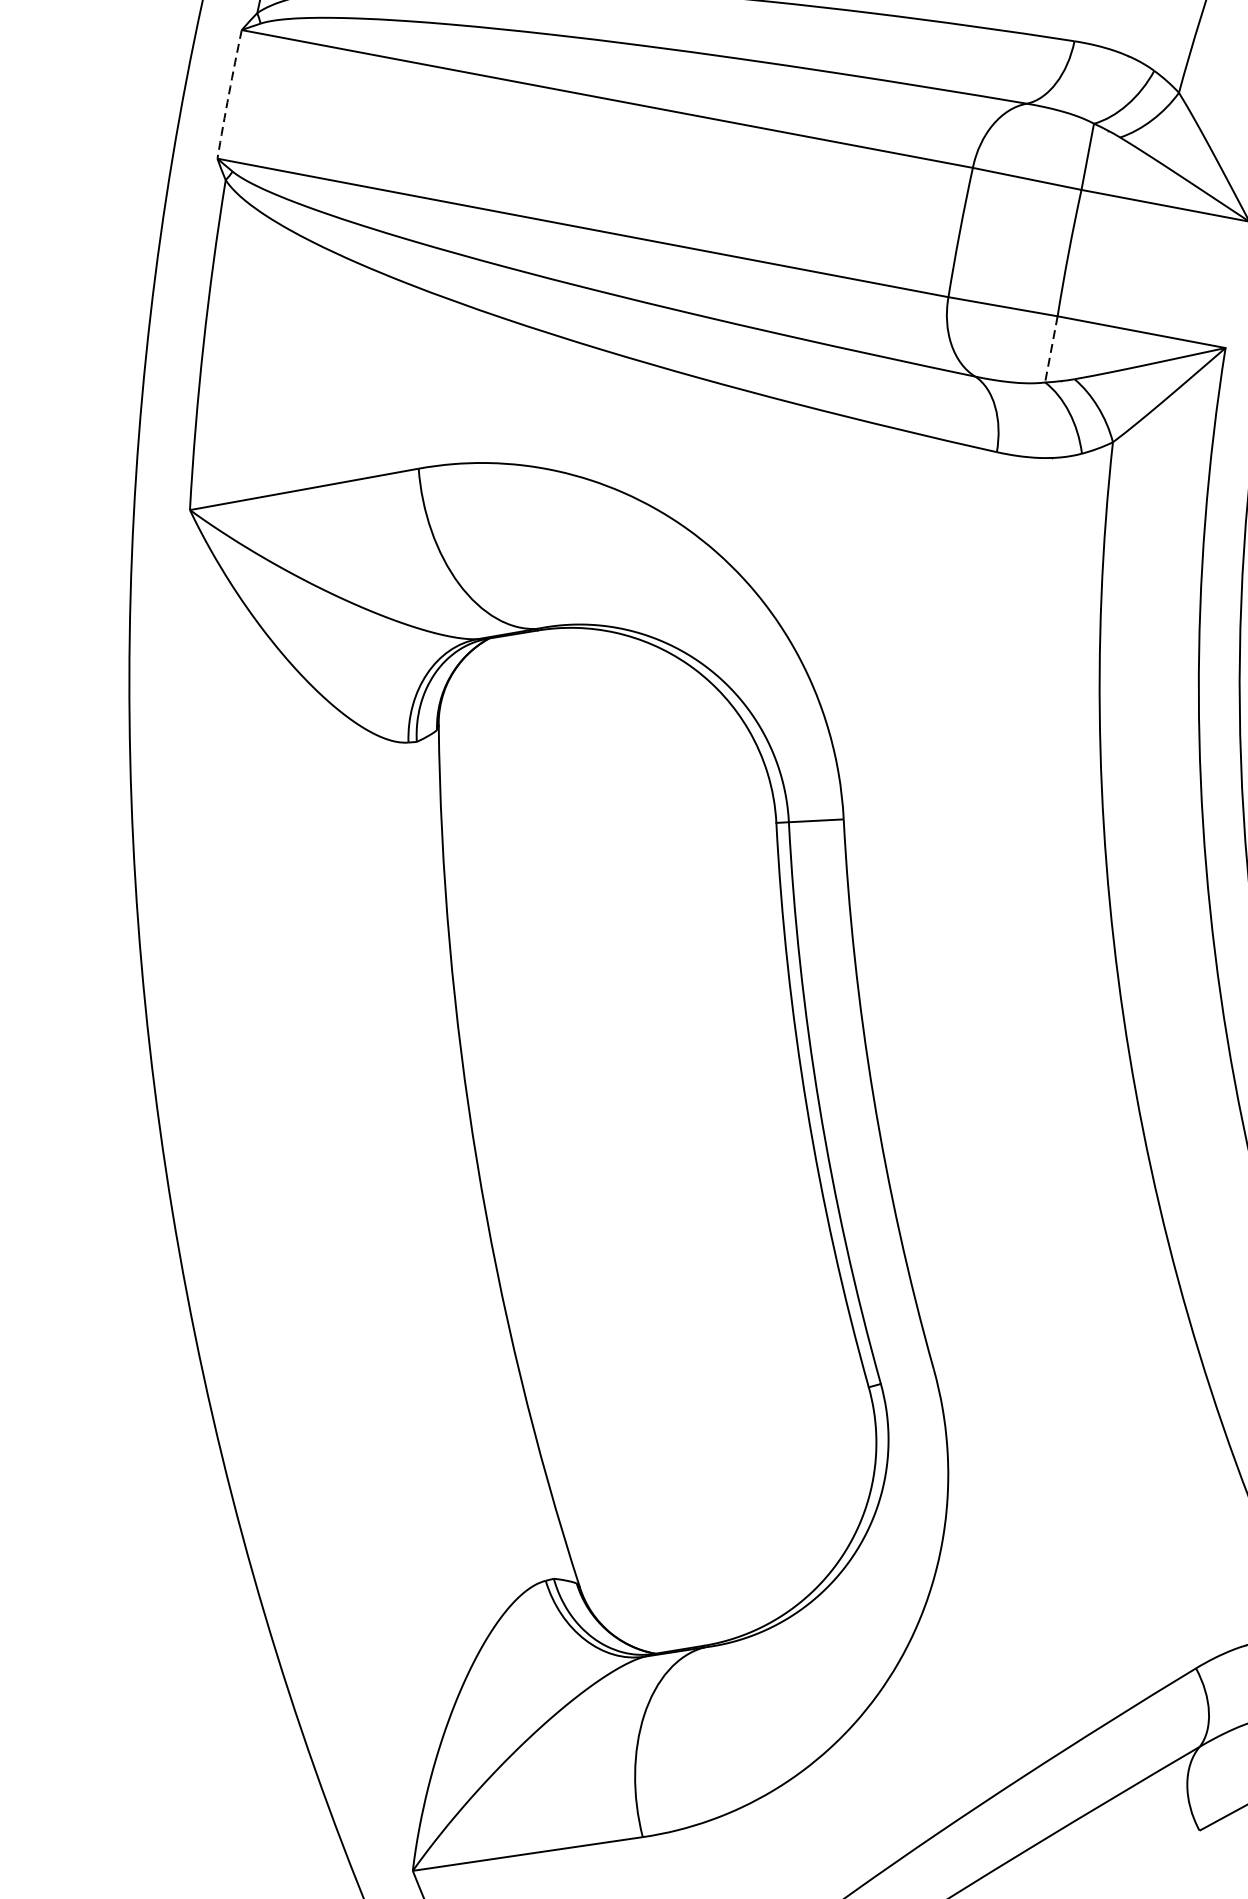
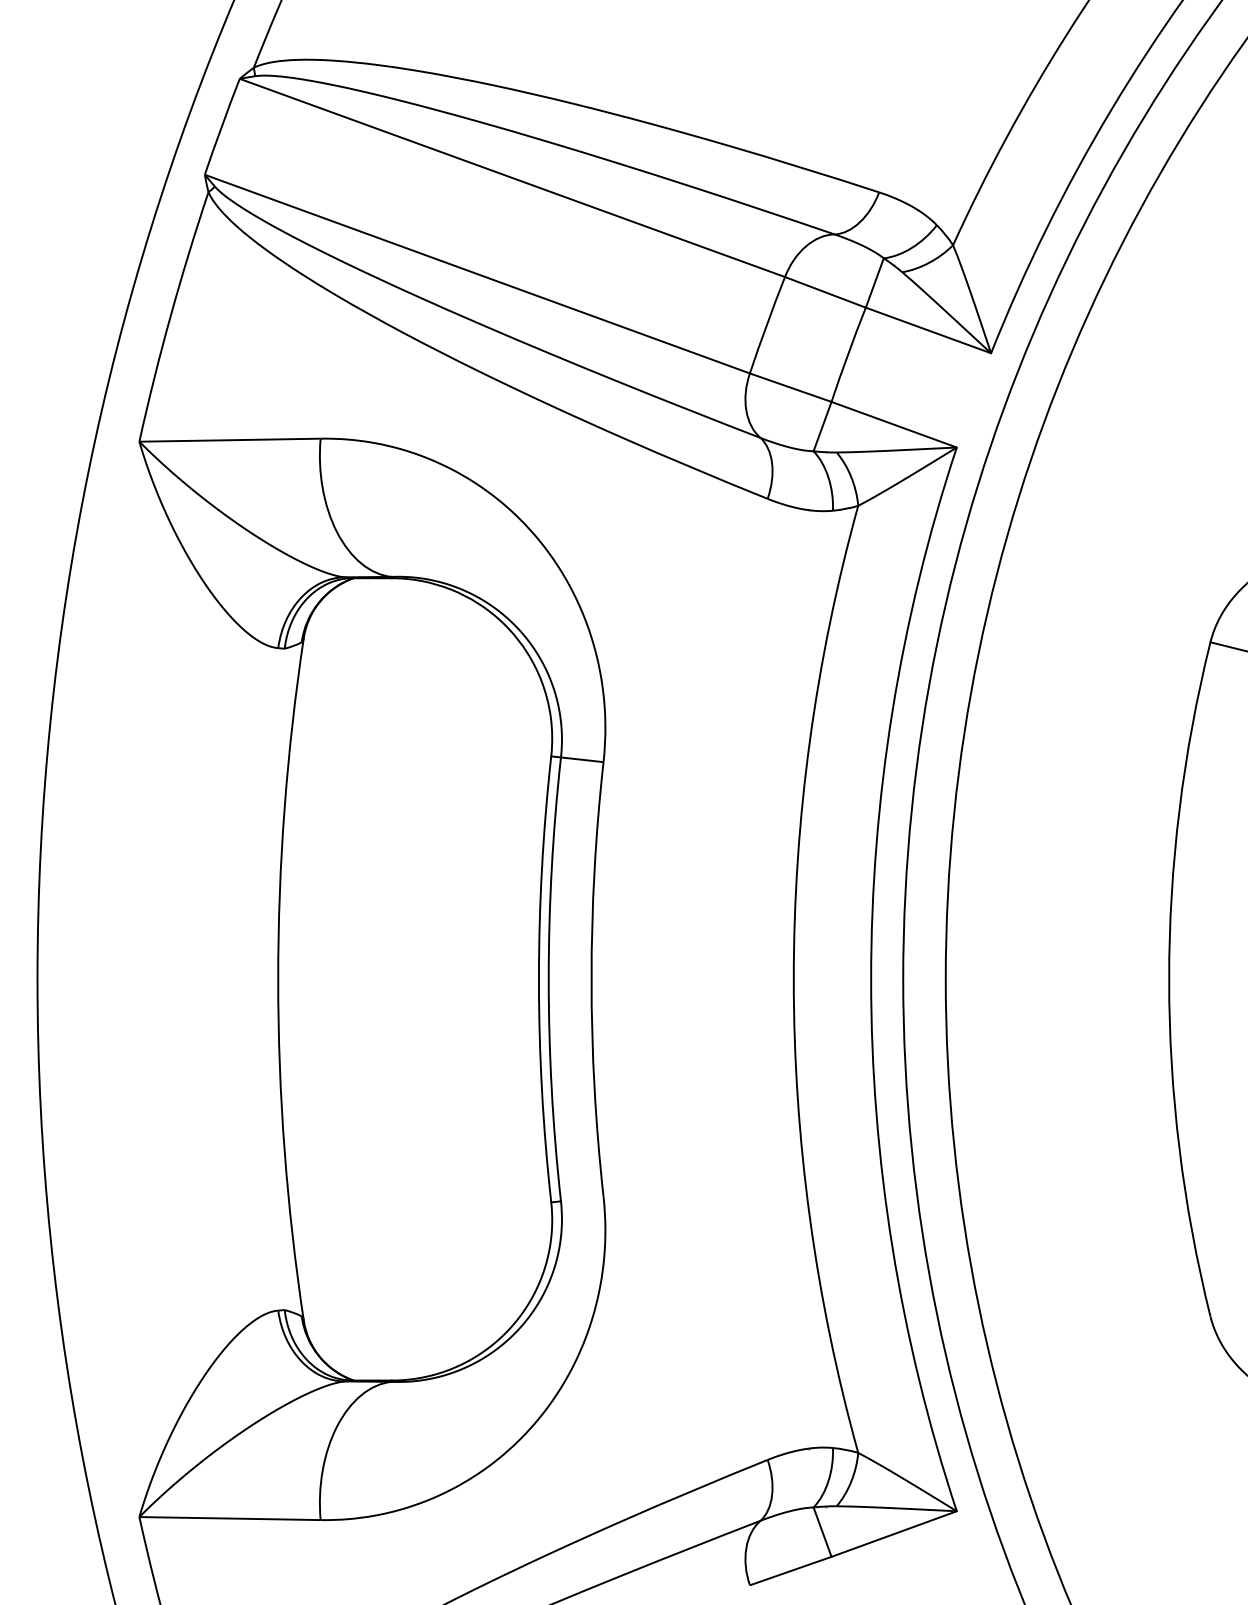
arc: (228, 94) -> (221, 126), dashed -> solid
line: (1051, 350) -> (822, 427), dashed -> solid

